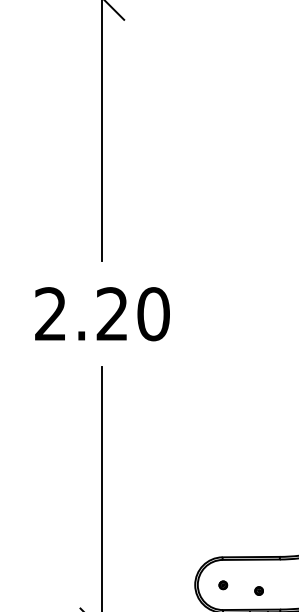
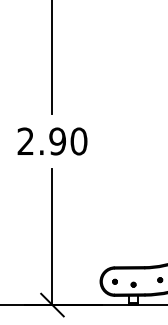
text: (112, 314) -> (57, 141), 2.20 -> 2.90

